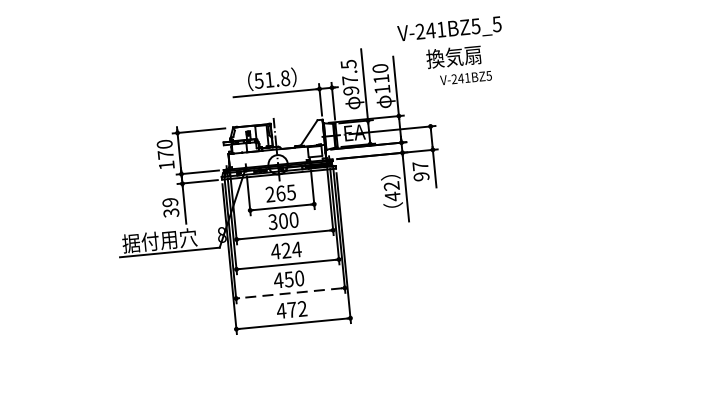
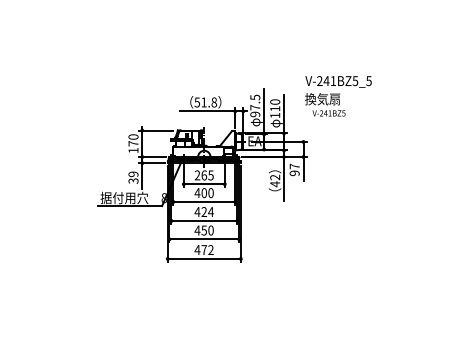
text: (449, 29) -> (338, 81), moved
text: (272, 222) -> (197, 193), 300 -> 400
line: (289, 293) -> (203, 239), dashed -> solid

